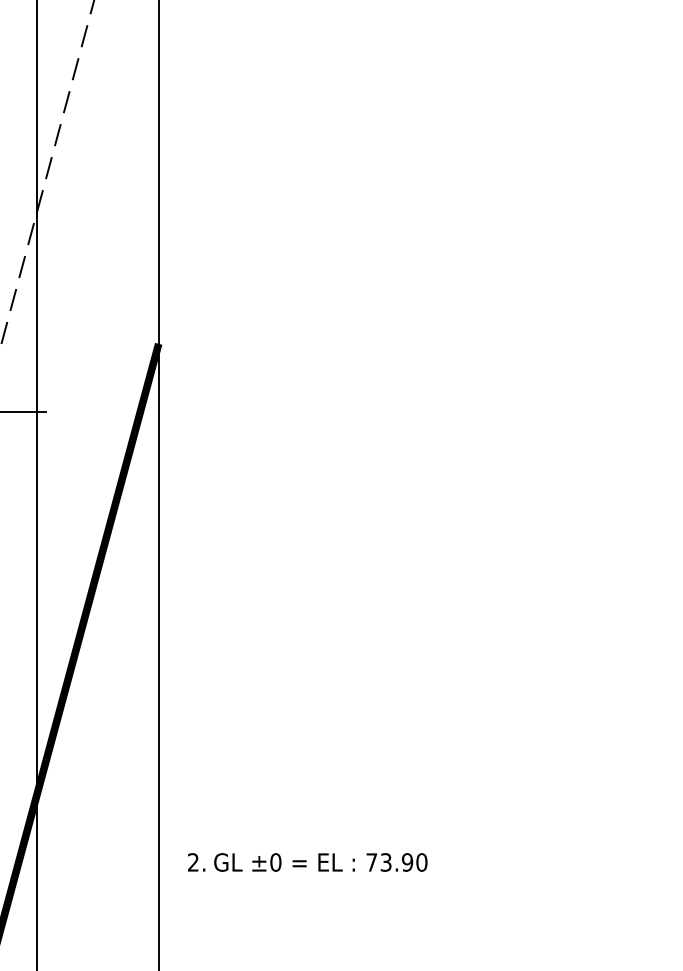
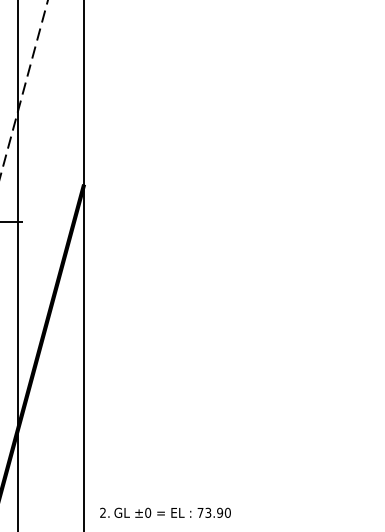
text: (307, 861) -> (165, 512), moved

